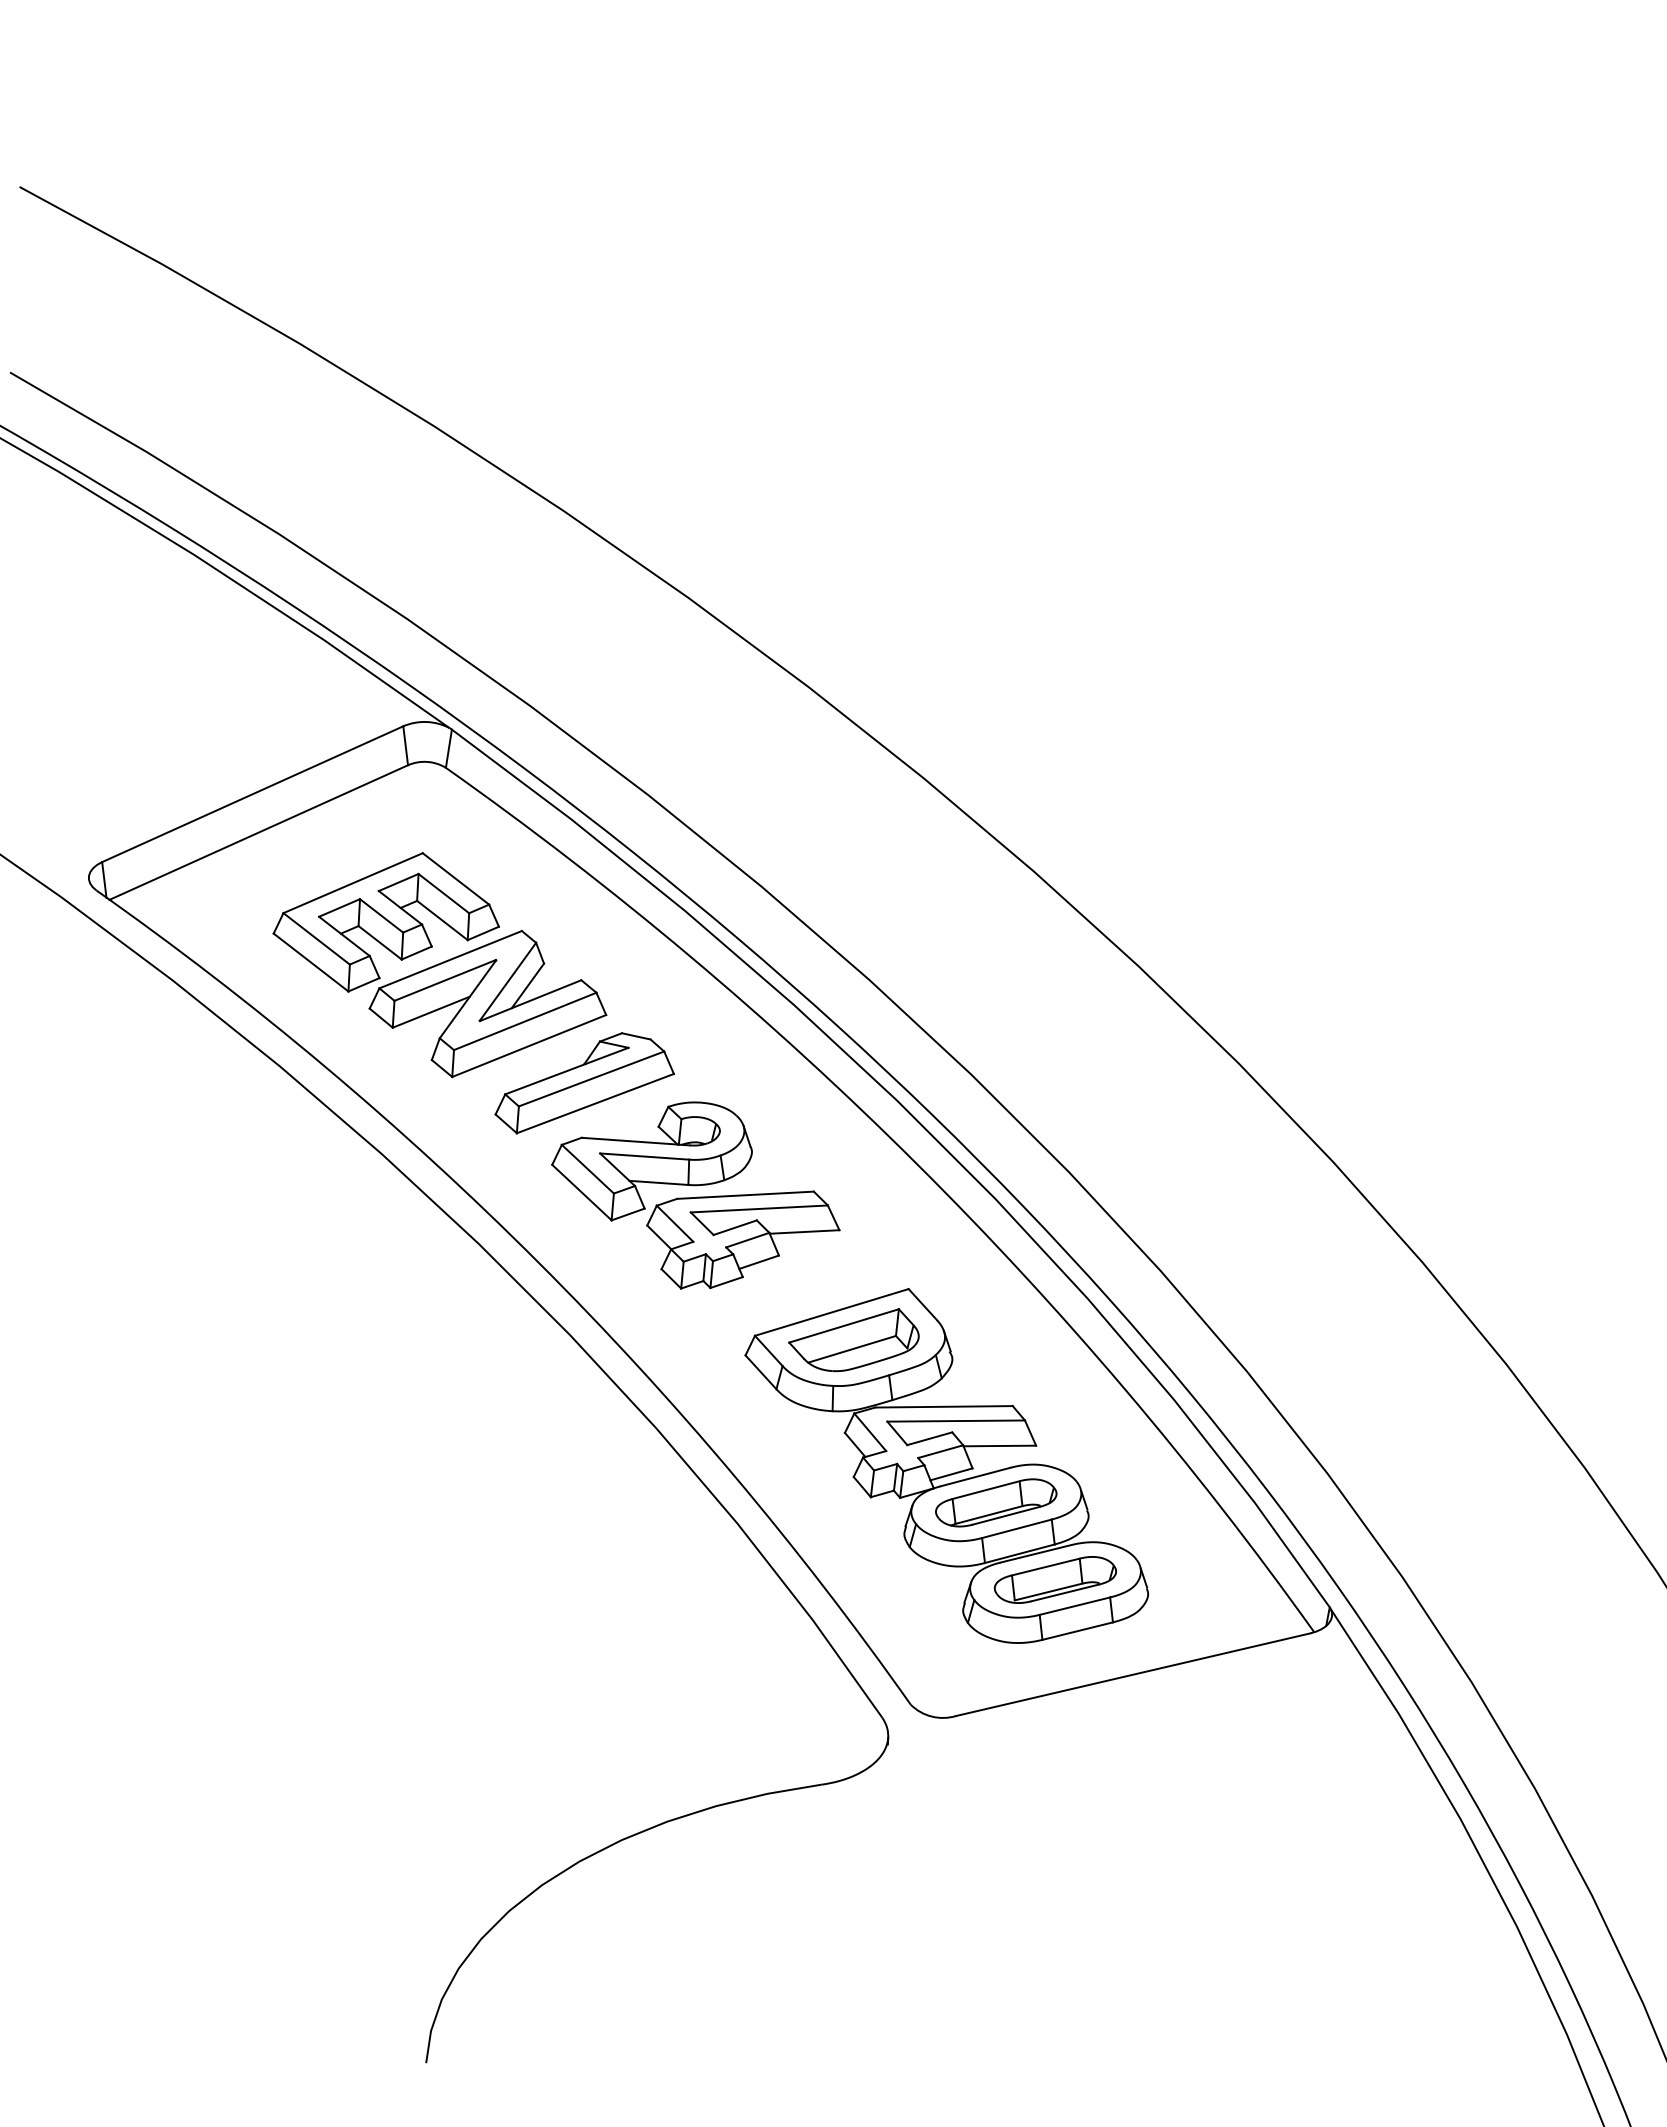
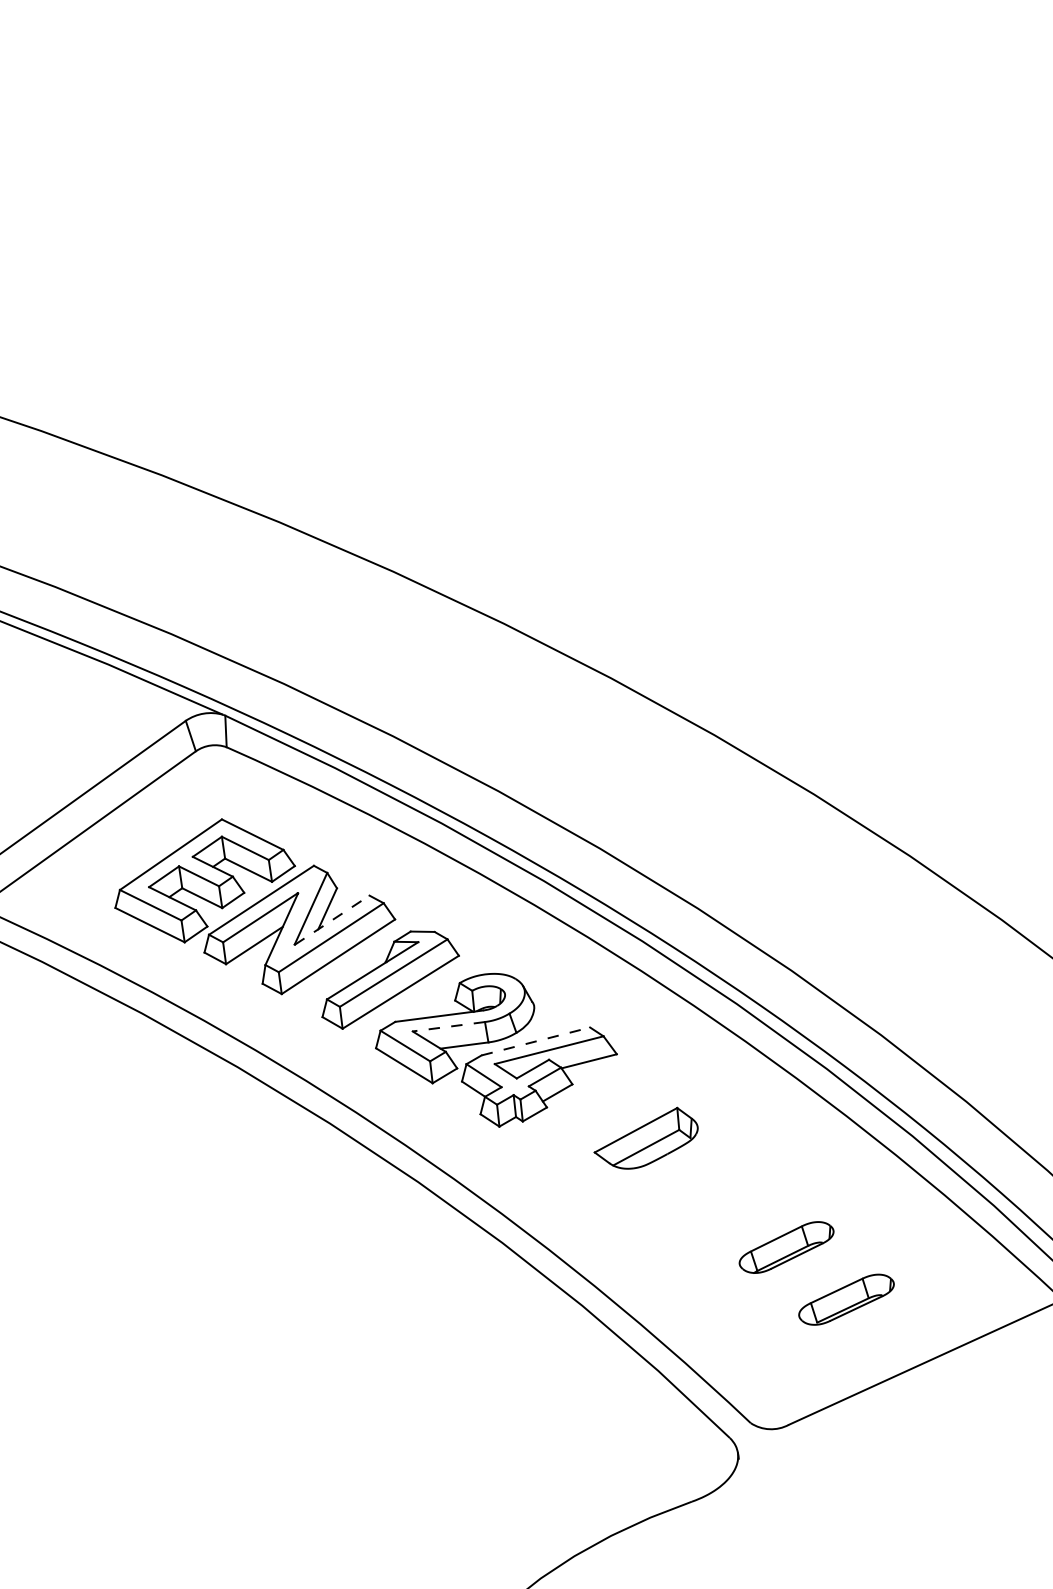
line: (530, 1000) -> (332, 920), solid -> dashed
line: (644, 1156) -> (448, 1026), solid -> dashed
line: (745, 1195) -> (535, 1041), solid -> dashed
part: (946, 1465) -> (740, 1225), removed

